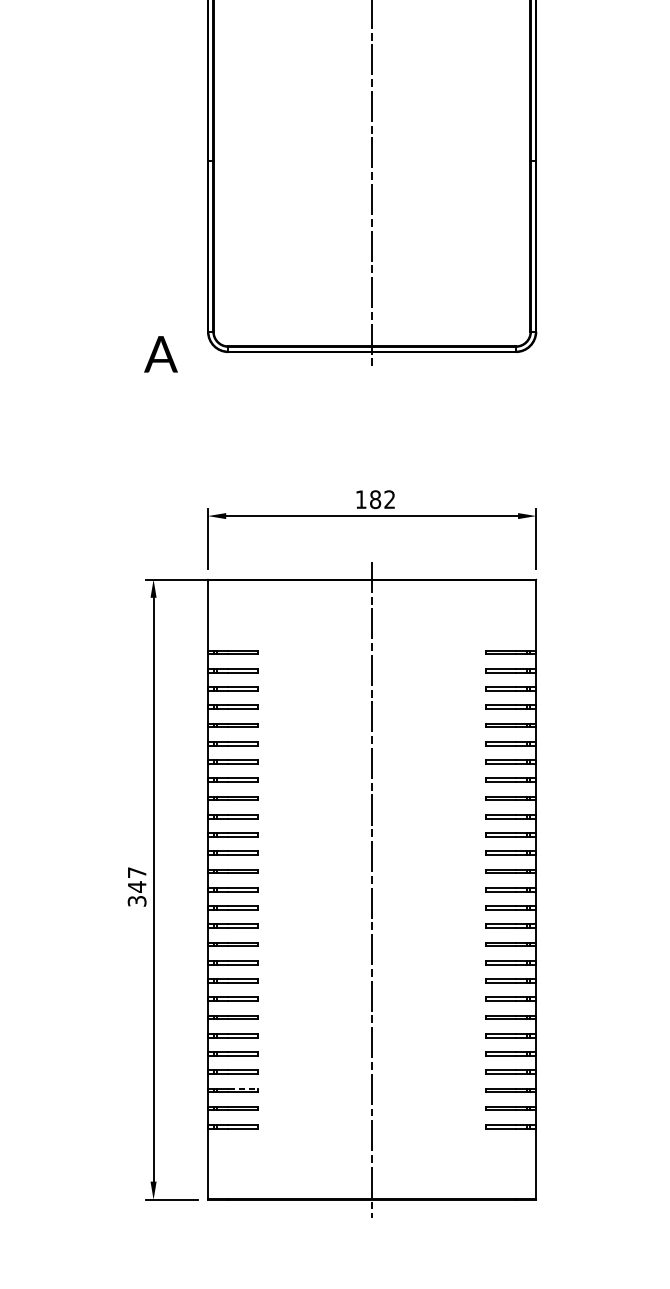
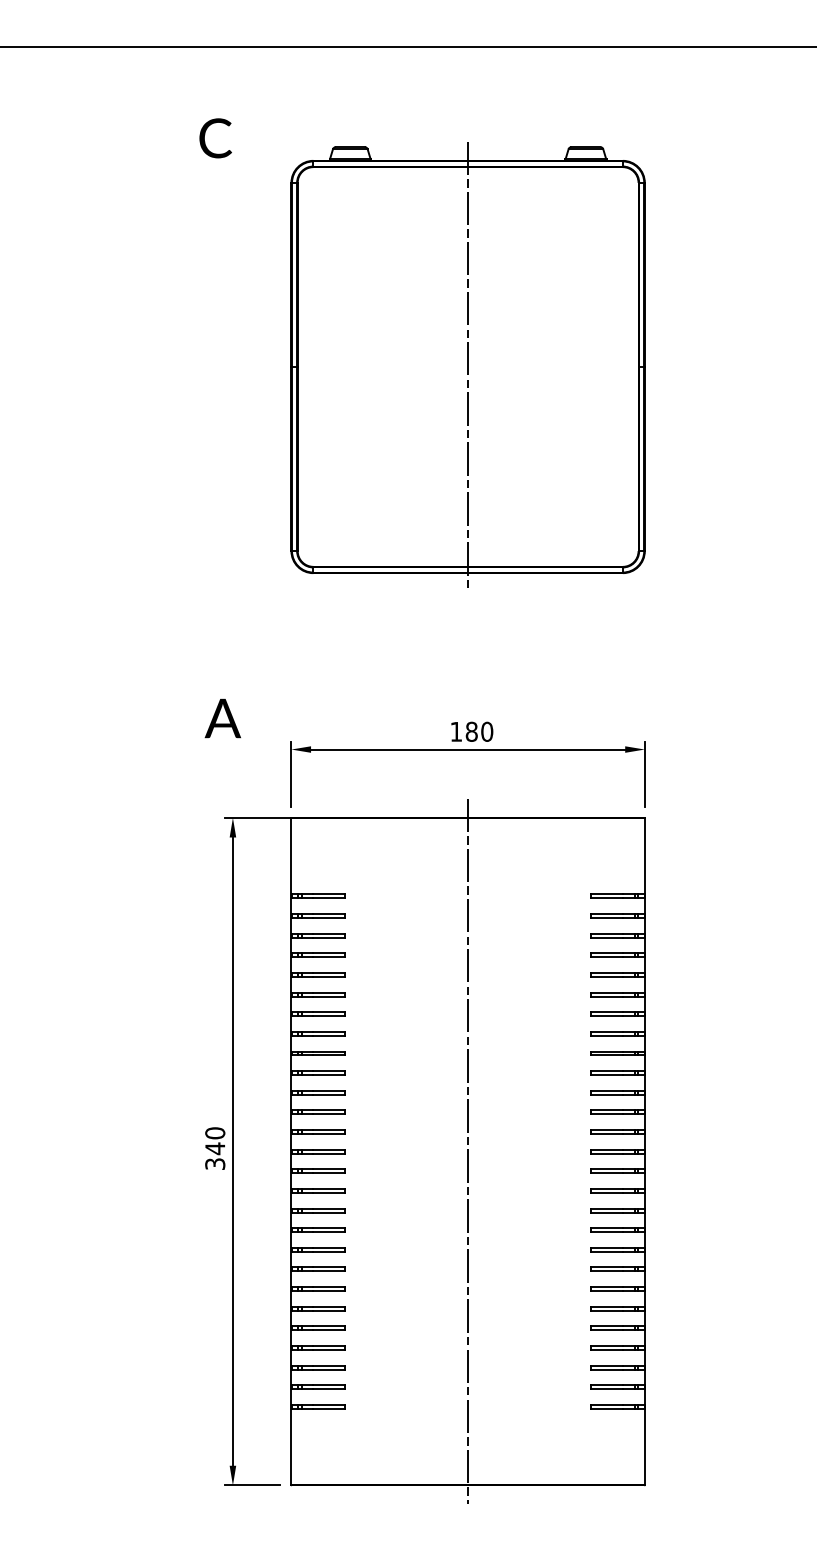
text: (160, 354) -> (222, 718), moved
text: (390, 499) -> (487, 731), 182 -> 180
text: (137, 872) -> (215, 1133), 347 -> 340
line: (243, 1088) -> (329, 1365), dashed -> solid

